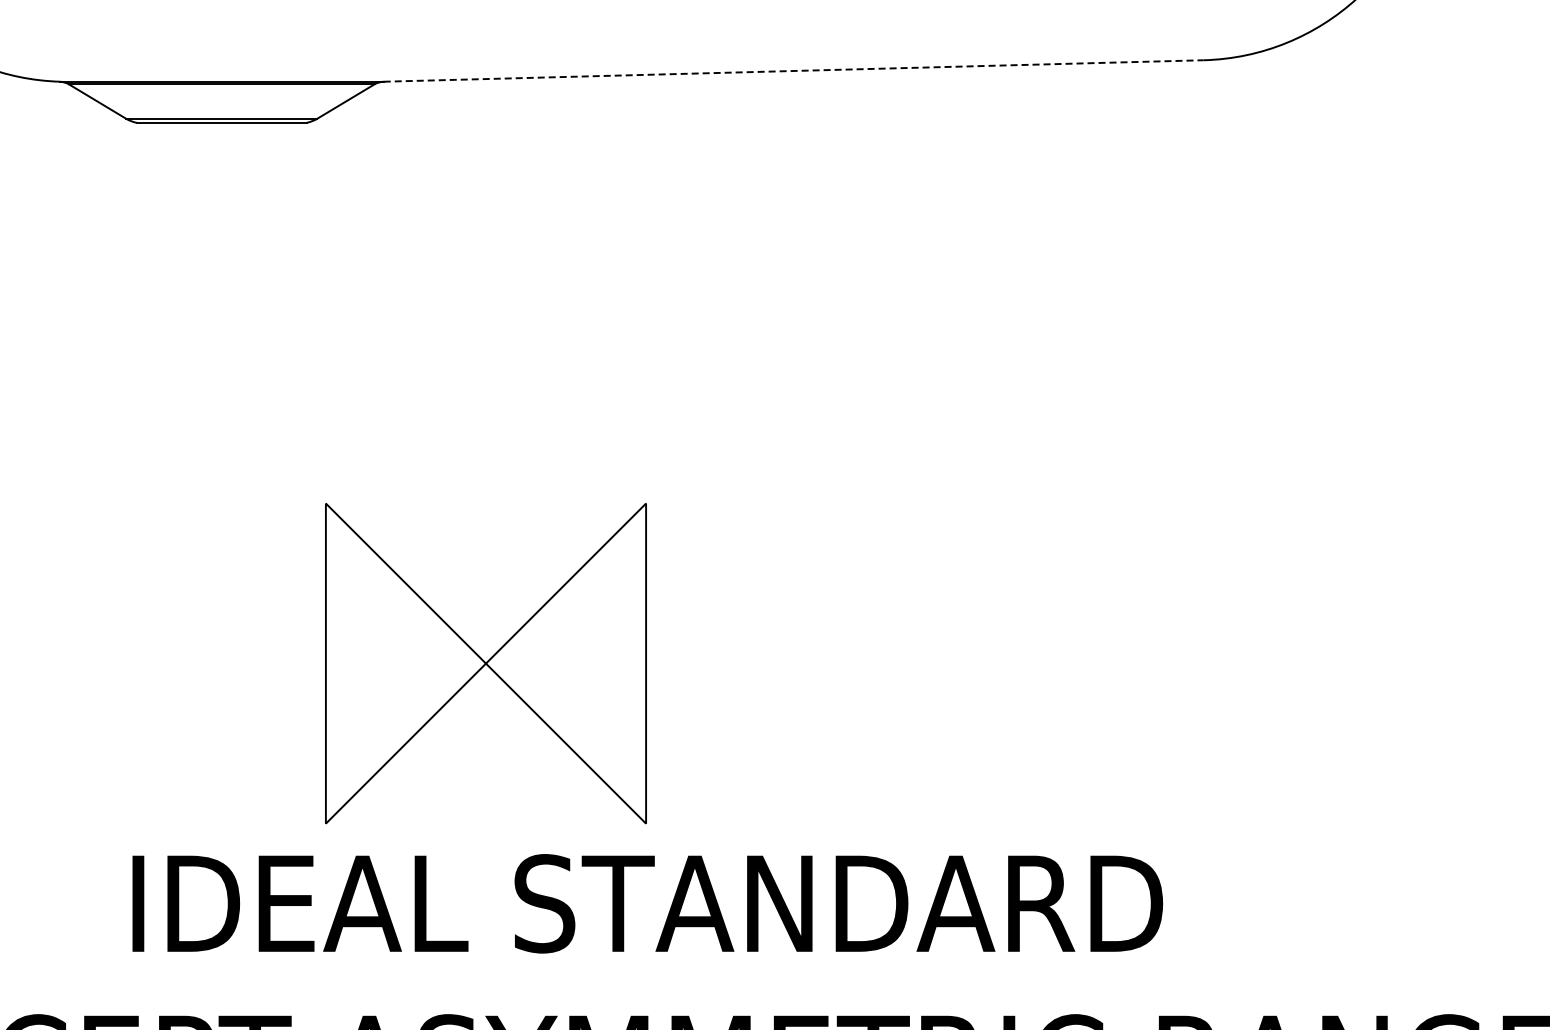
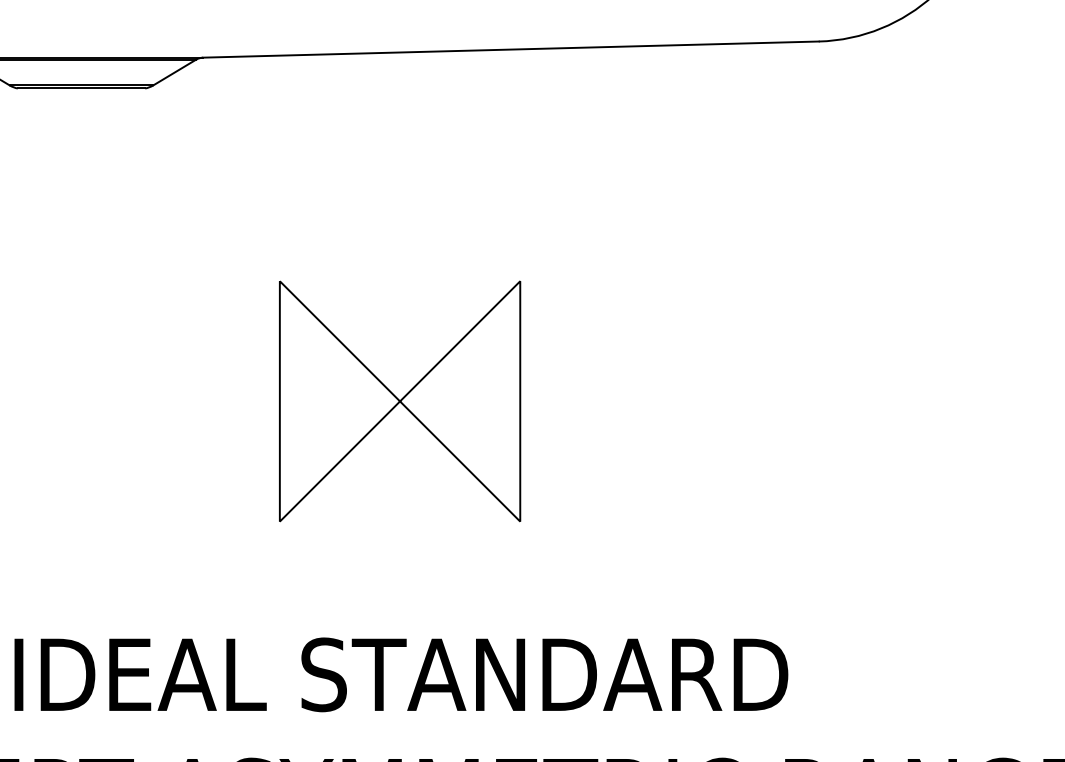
line: (794, 70) -> (511, 49), dashed -> solid
part: (485, 663) -> (399, 401), moved

